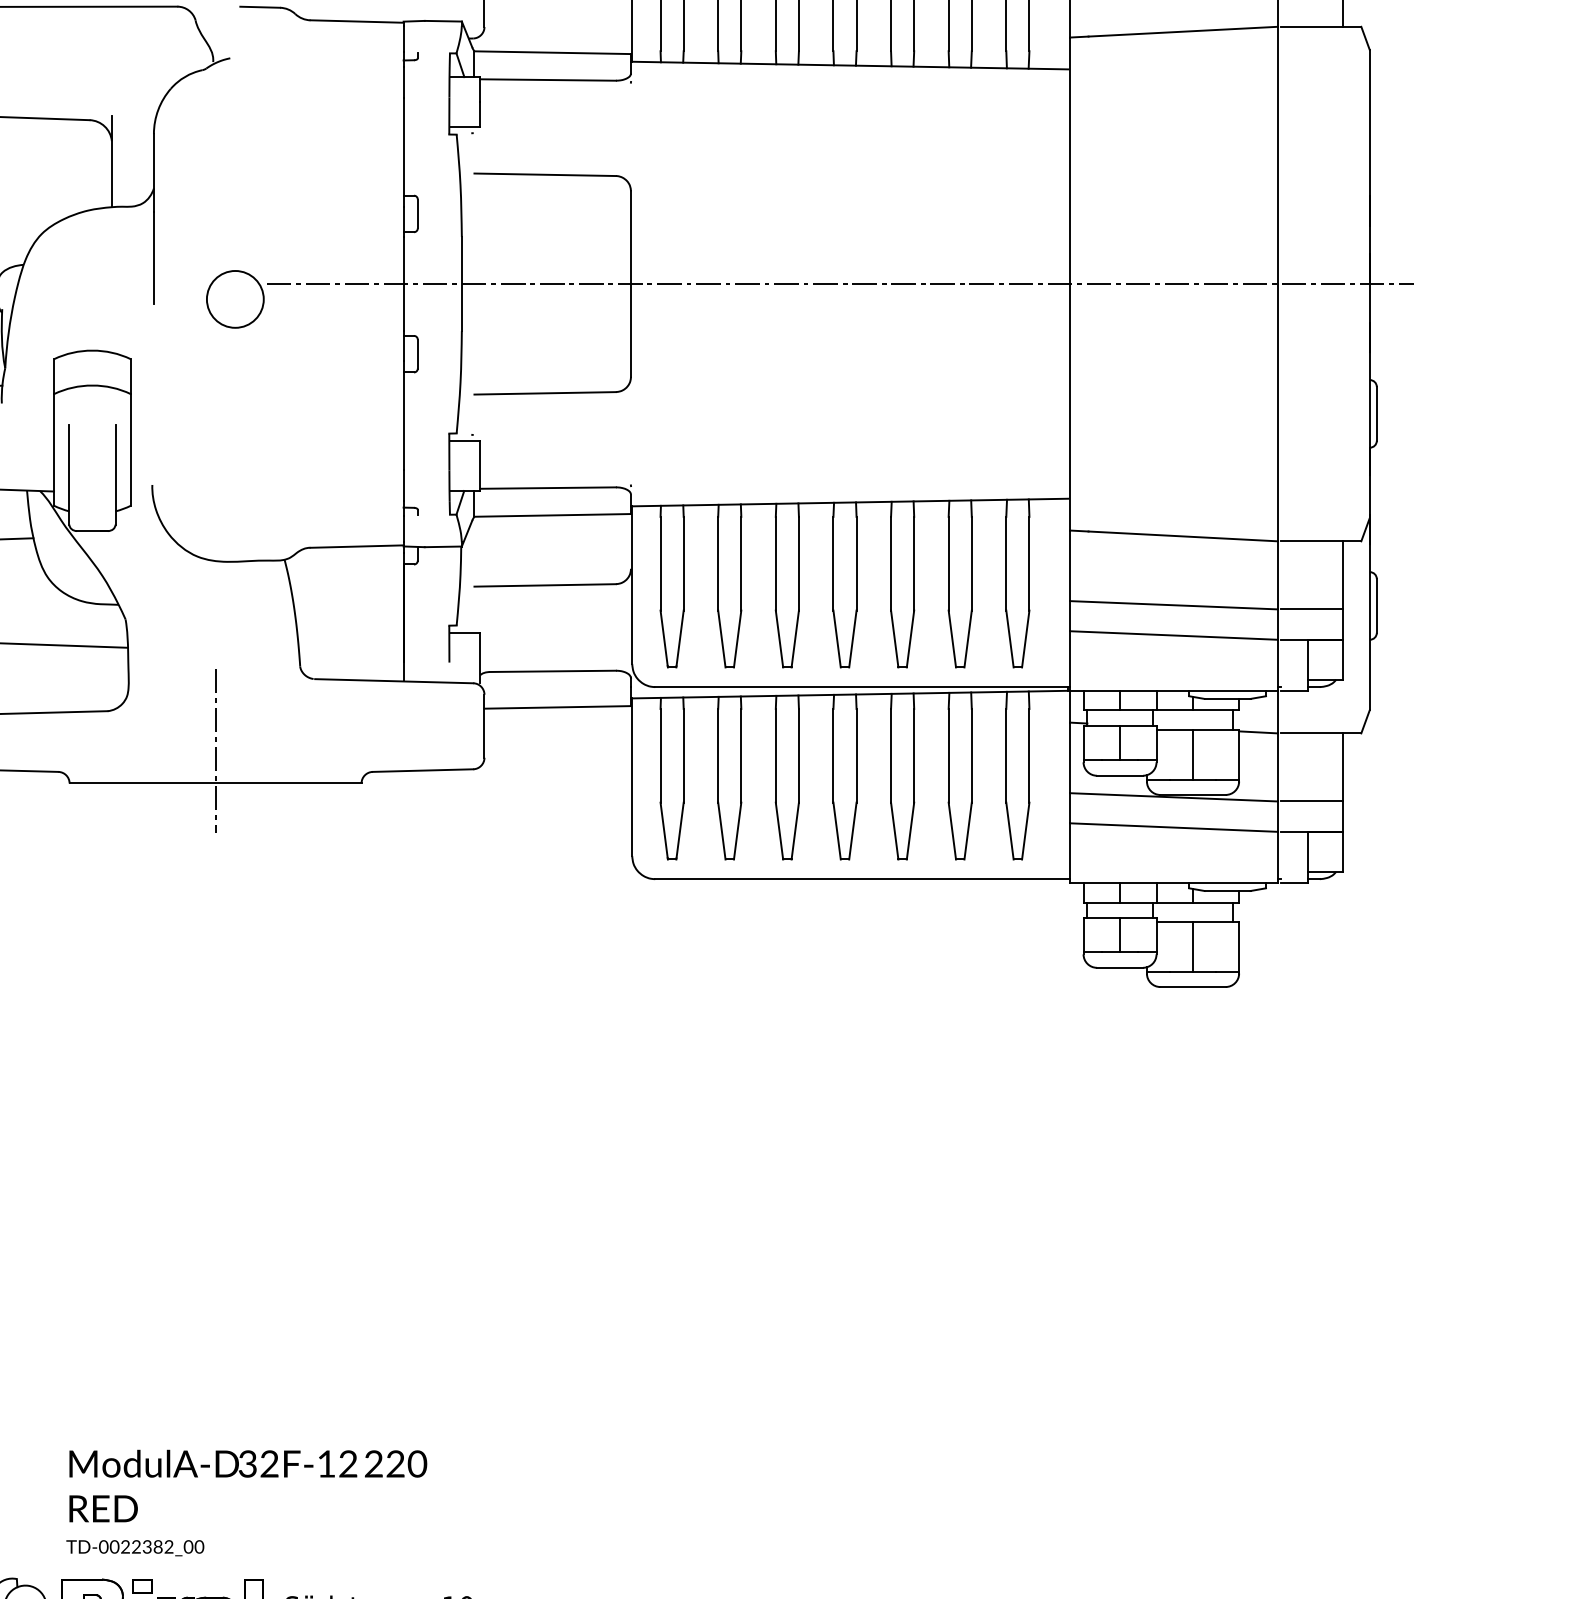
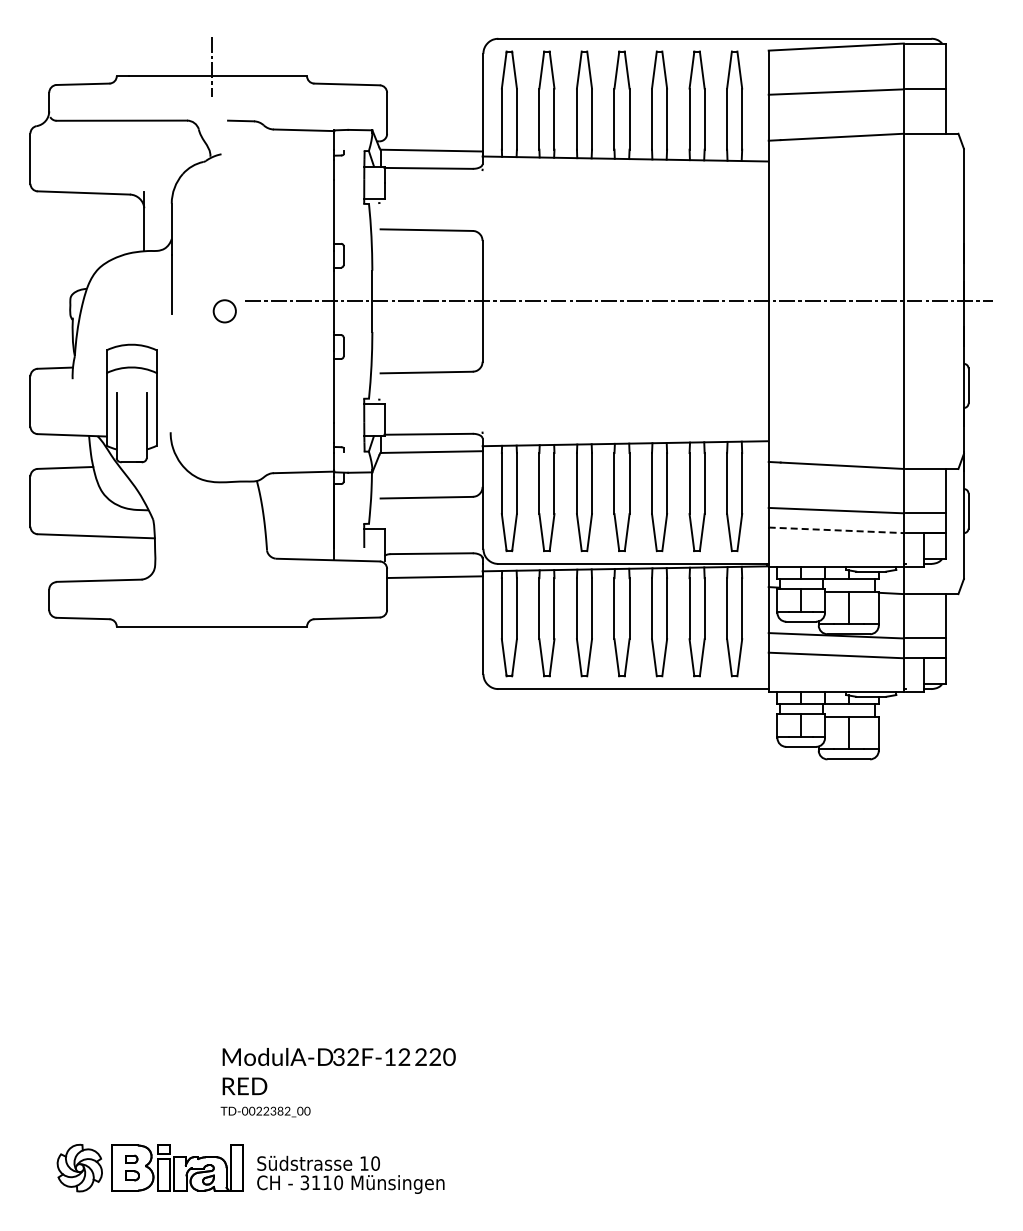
circle: (234, 298) -> (224, 310), size x0.6
line: (1174, 635) -> (836, 530), solid -> dashed
line: (214, 750) -> (211, 605), removed
text: (245, 1502) -> (337, 1082), moved

